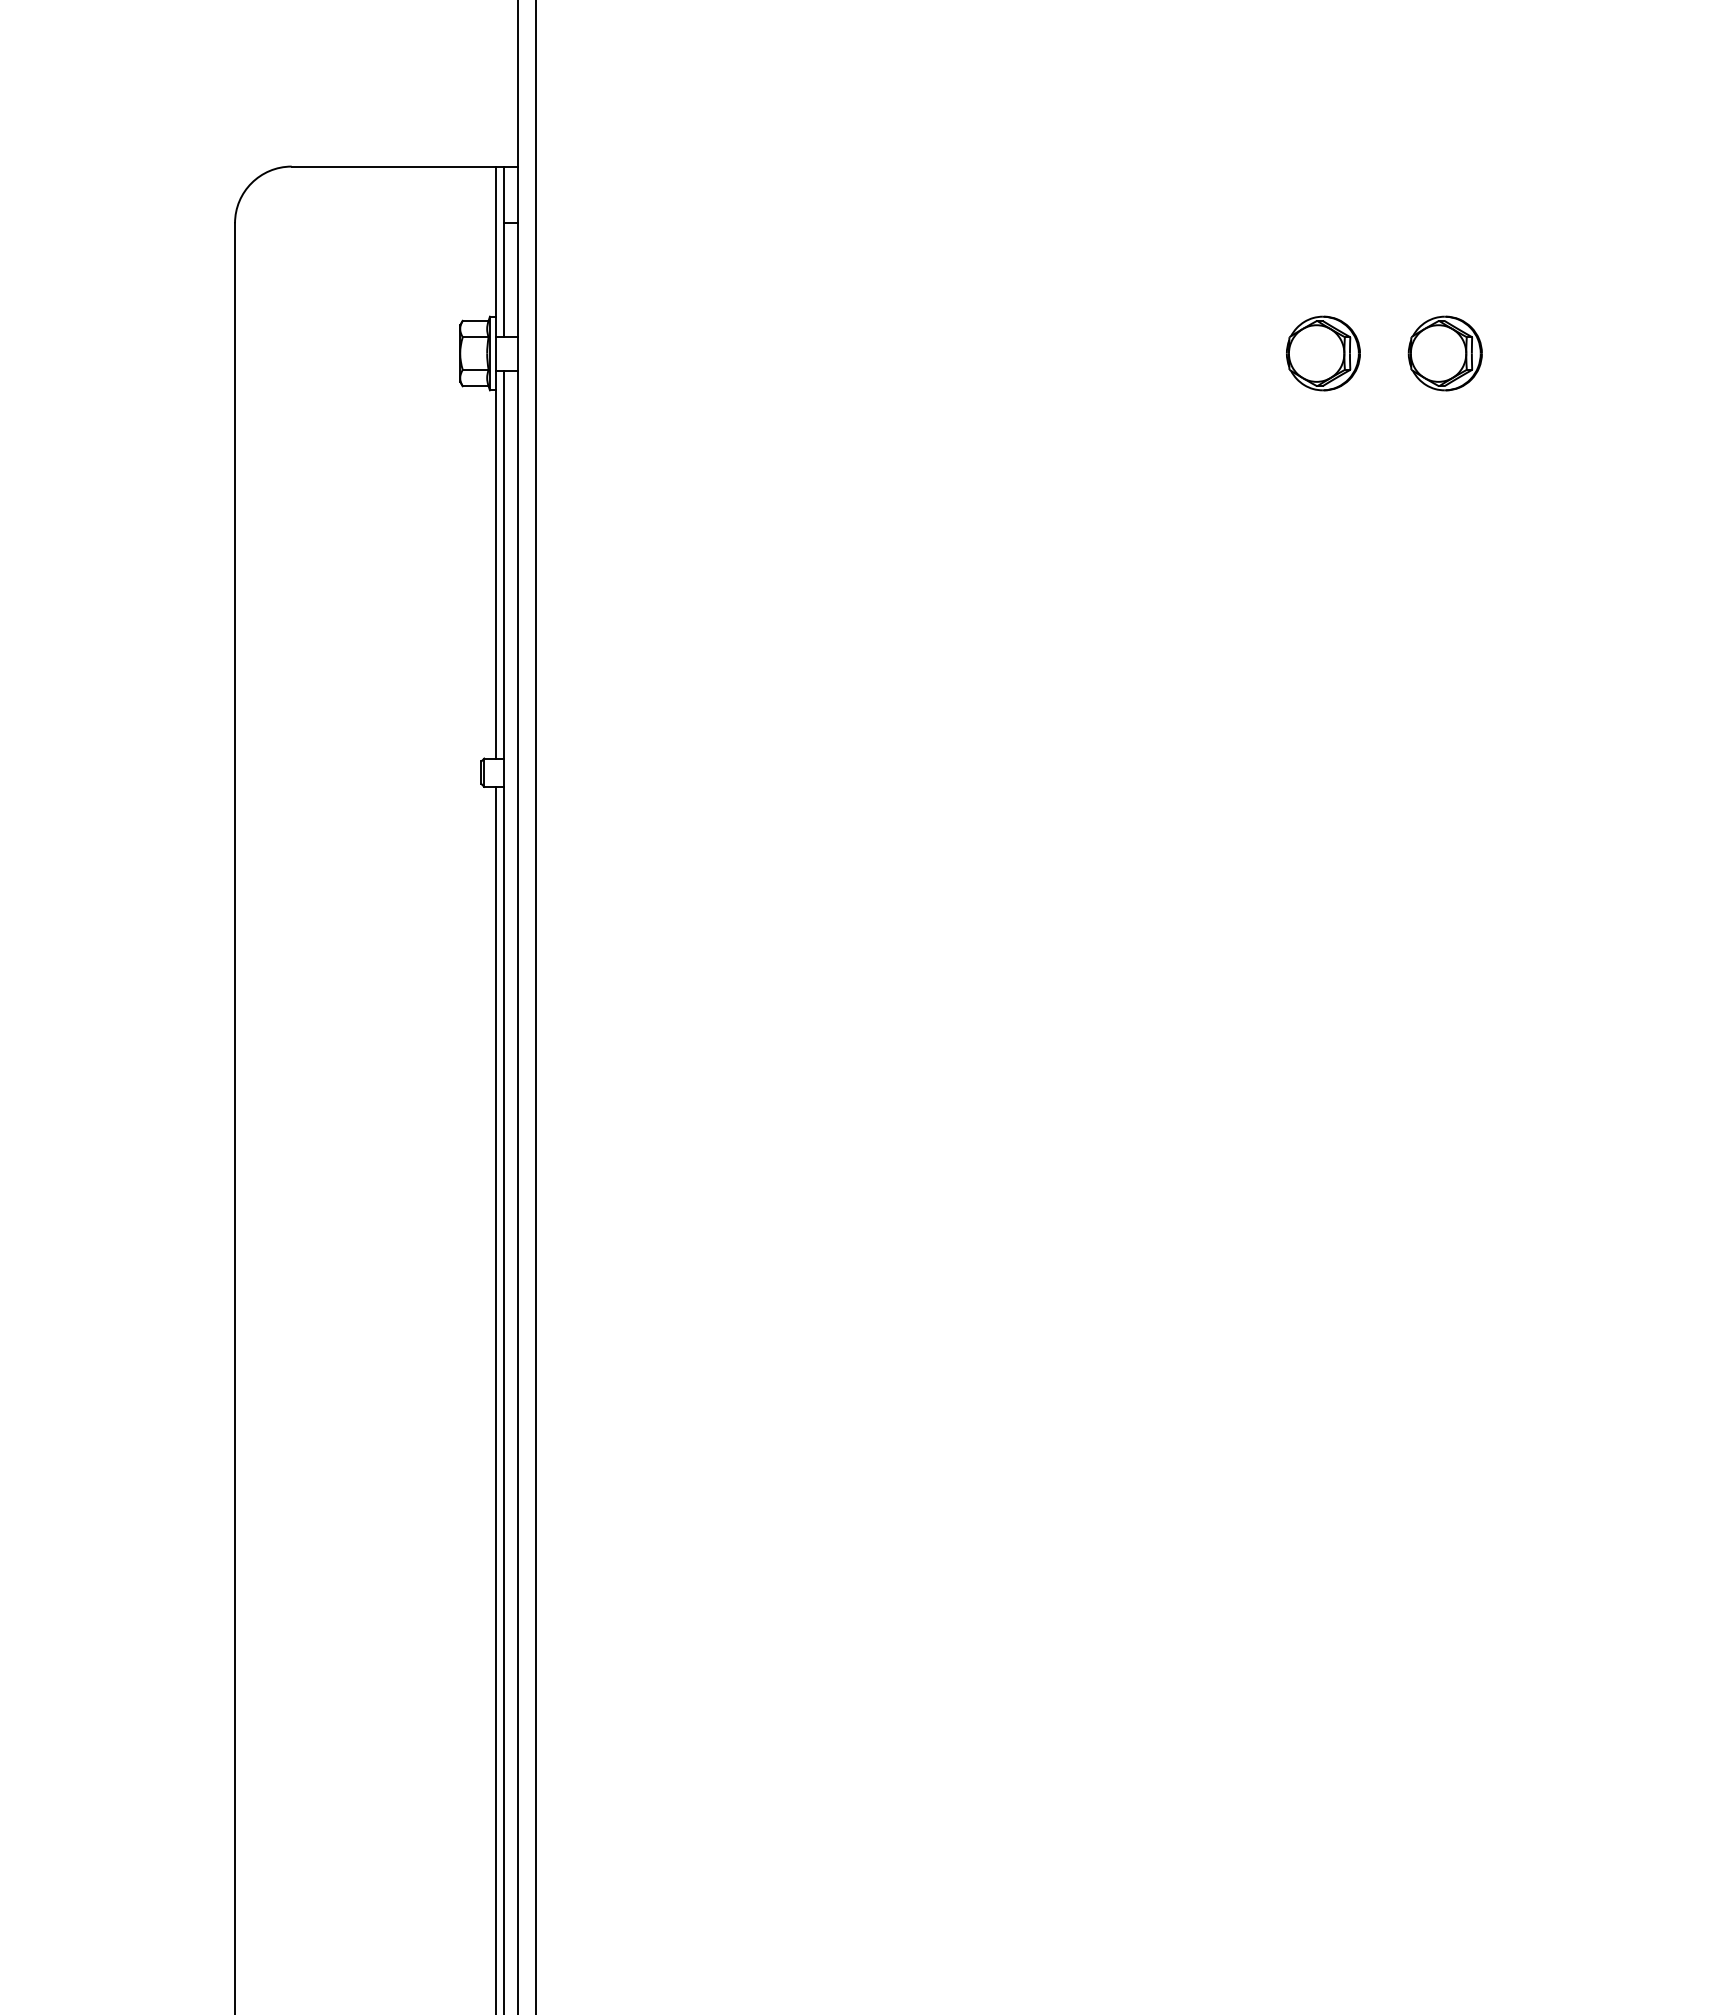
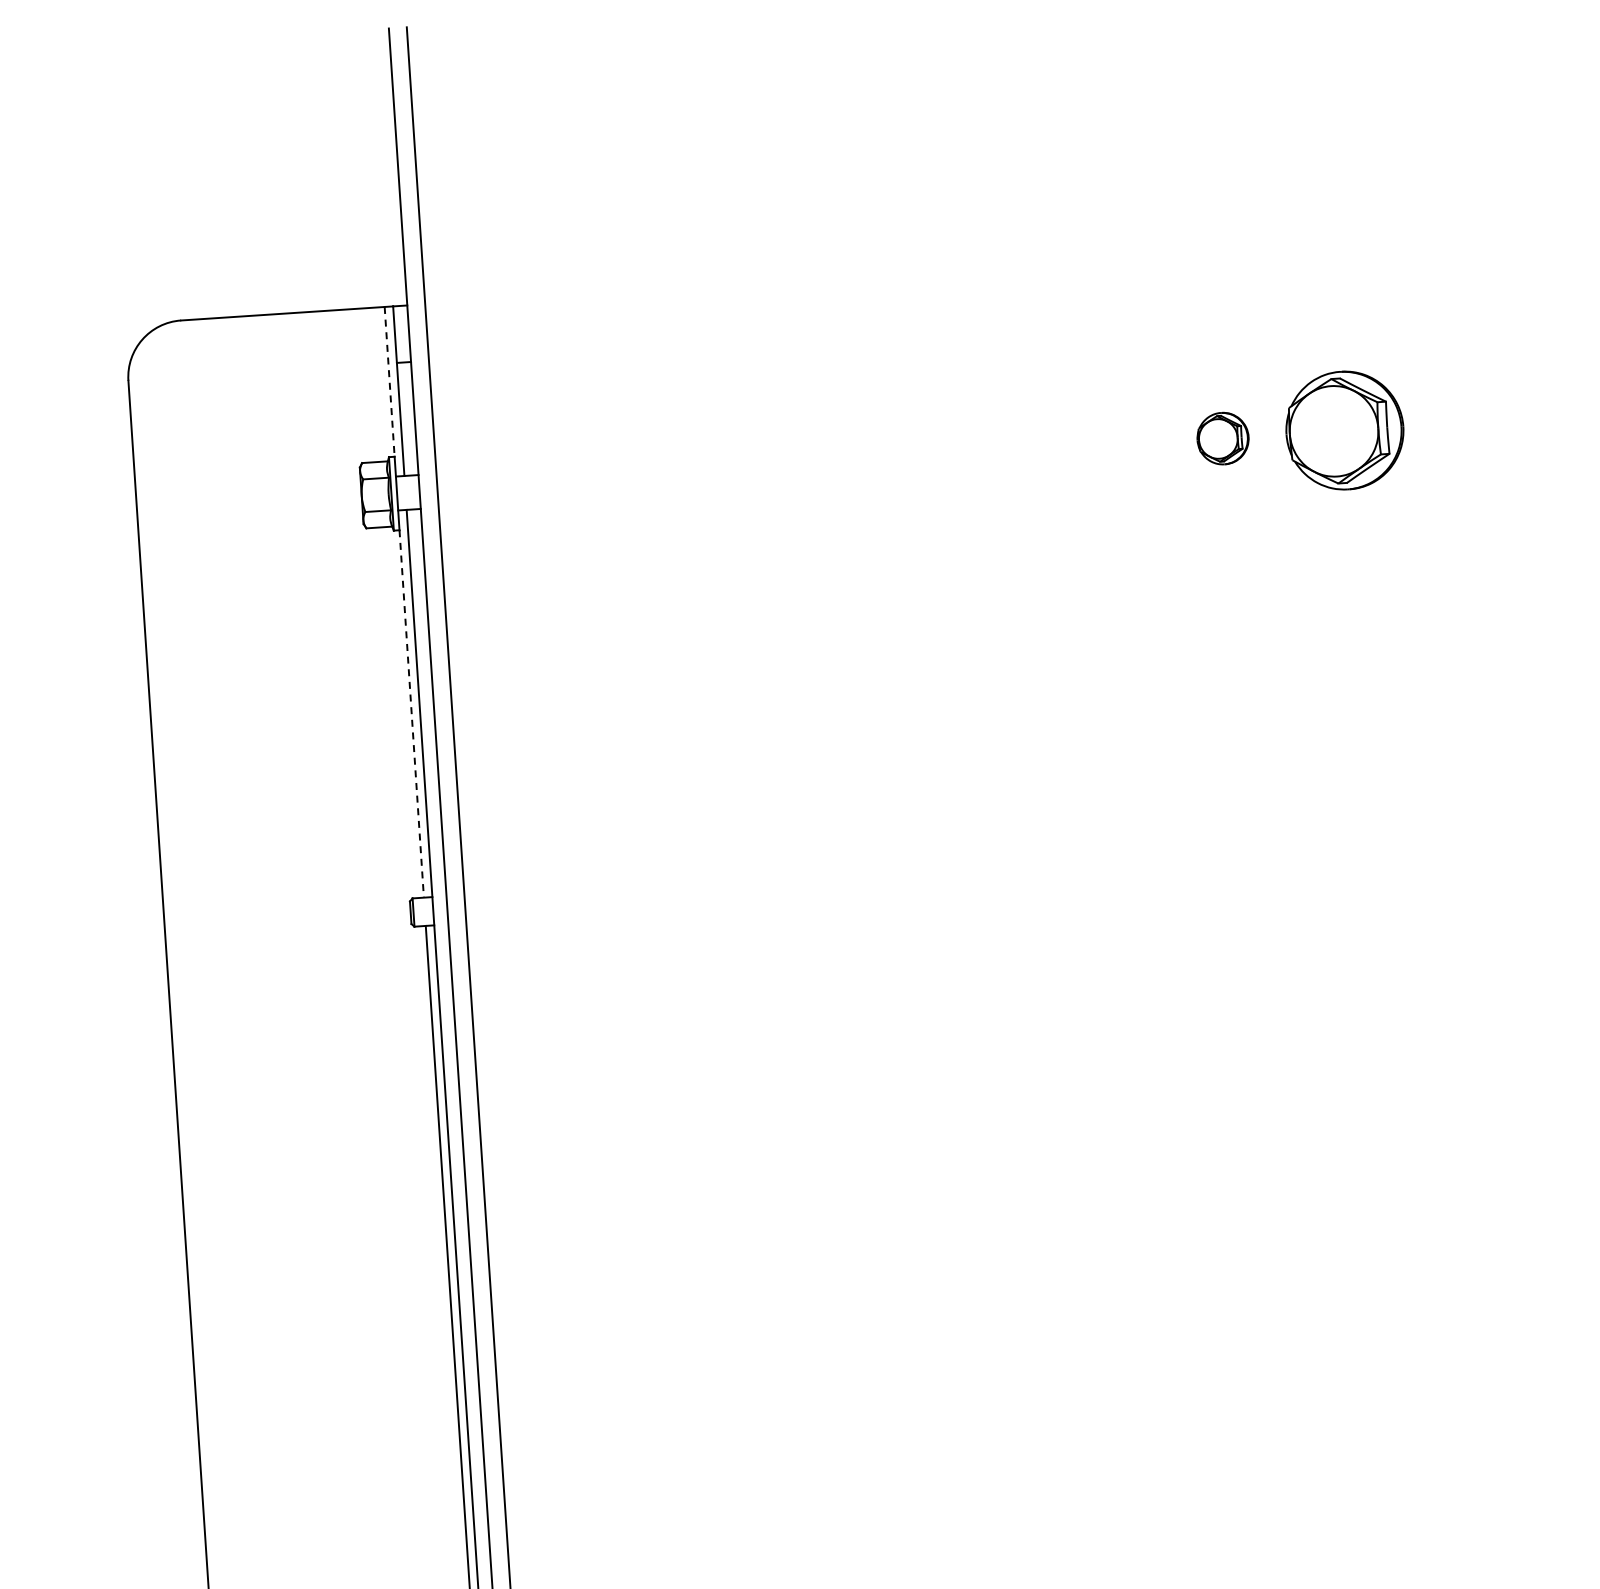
line: (495, 242) -> (389, 382), solid -> dashed
part: (1323, 353) -> (1223, 438), size x0.7
part: (1444, 353) -> (1343, 430), size x1.6
line: (495, 574) -> (411, 714), solid -> dashed

